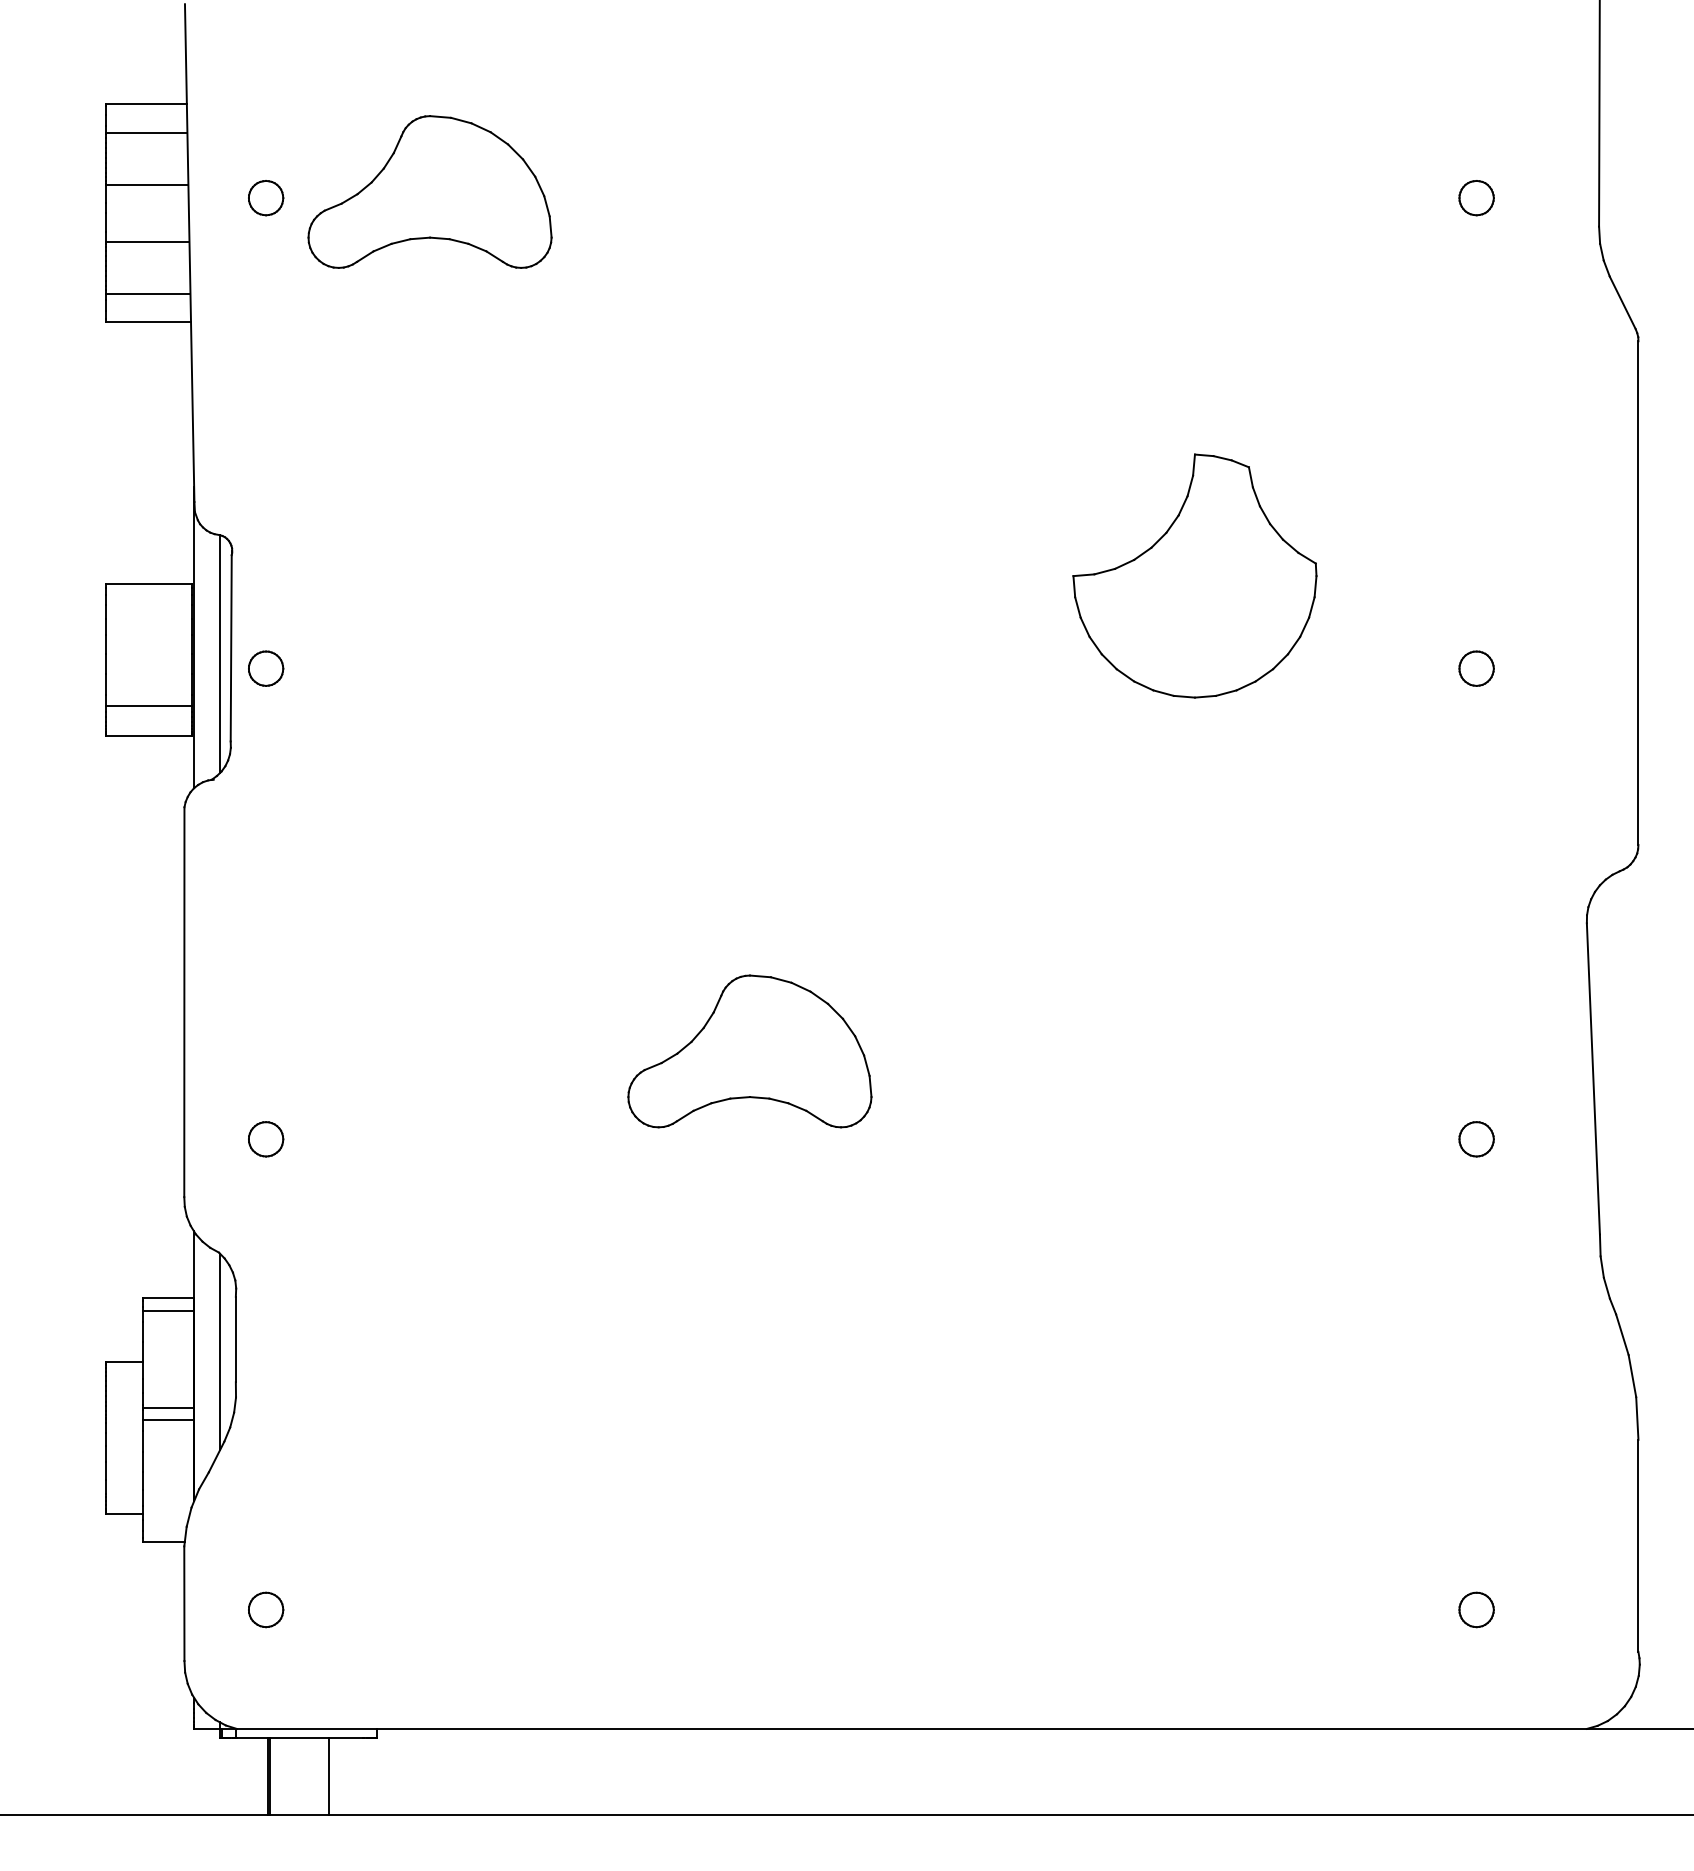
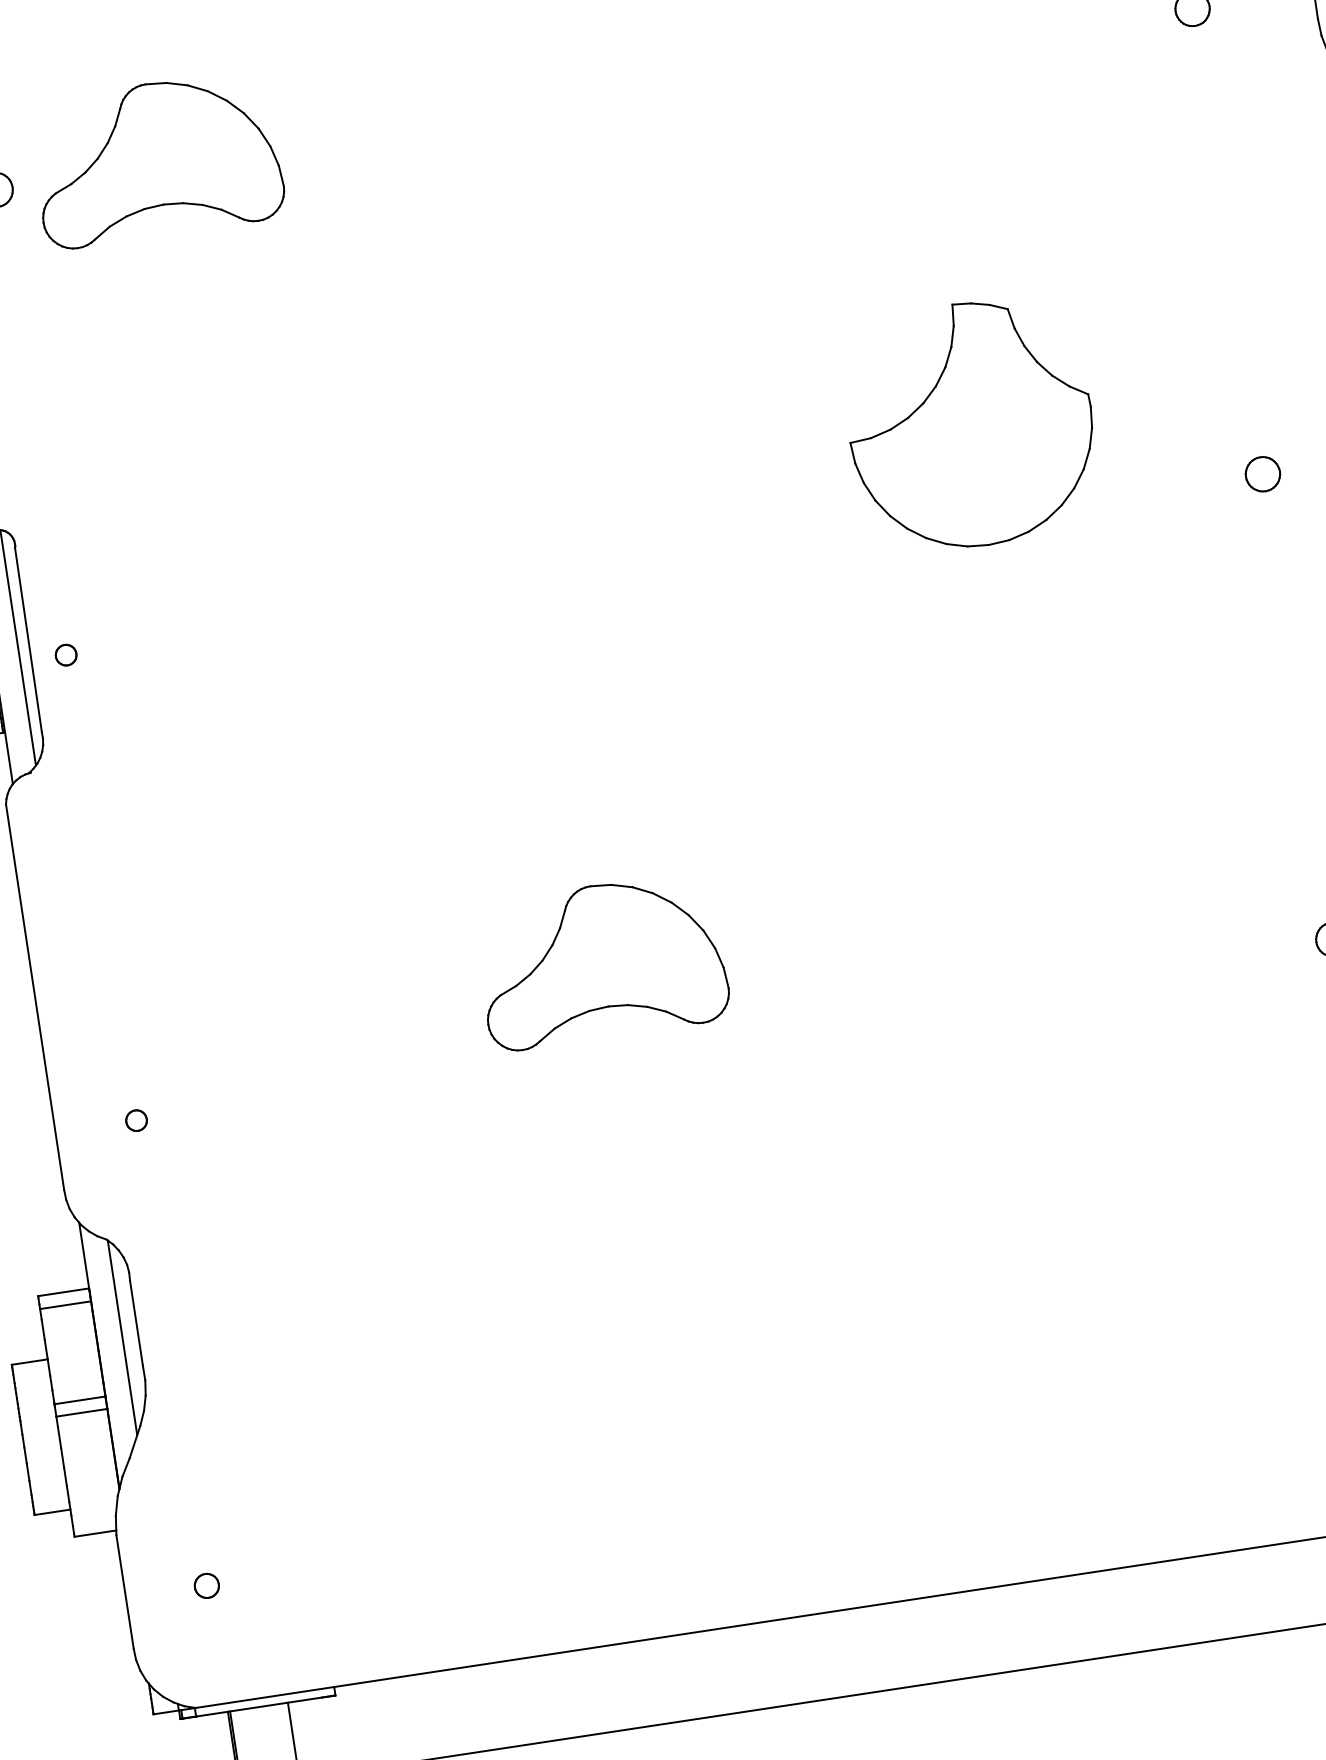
part: (266, 668) -> (66, 655), size x0.6
part: (266, 1139) -> (136, 1120), size x0.6
part: (266, 1609) -> (207, 1585), size x0.7

